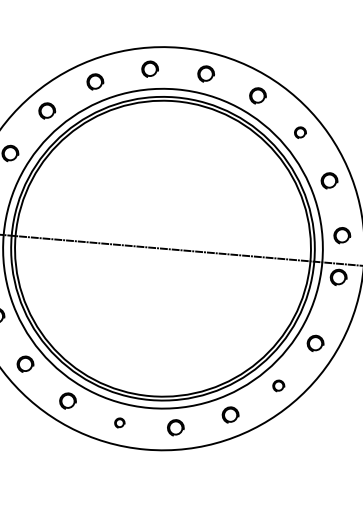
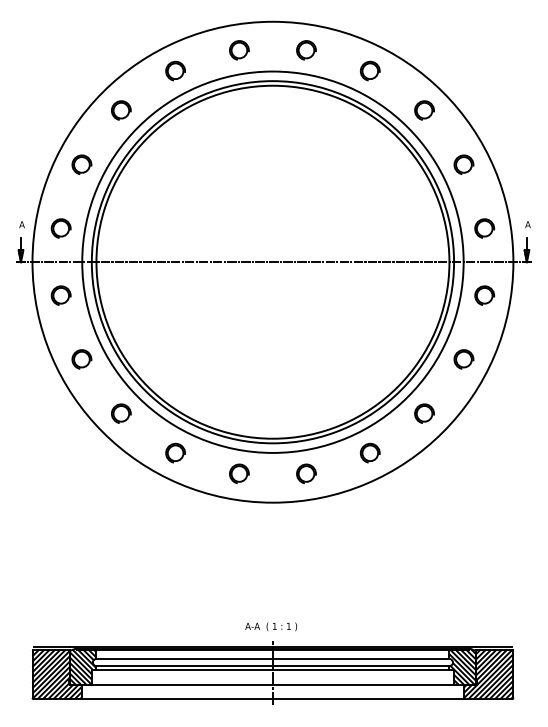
part: (300, 132) -> (424, 110), size x1.43
part: (338, 277) -> (484, 295), moved
part: (278, 385) -> (424, 413), size x1.43
part: (119, 422) -> (239, 473), size x1.67

